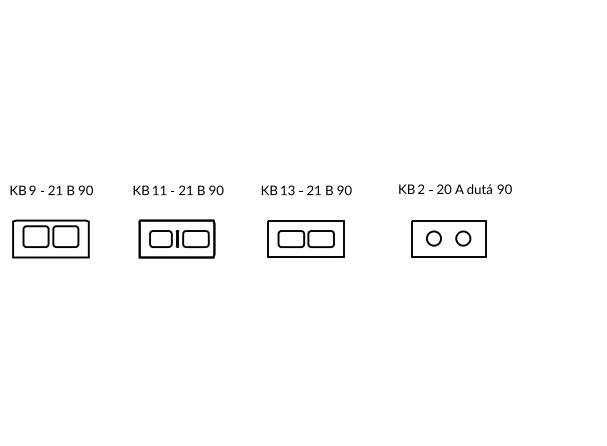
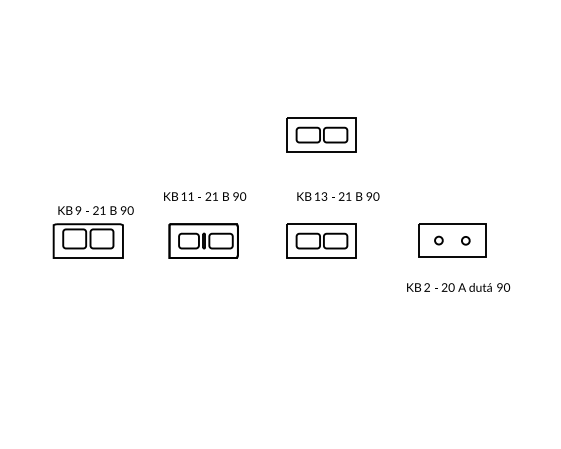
part: (305, 122) -> (321, 134), added
text: (455, 189) -> (458, 287), moved
text: (51, 190) -> (95, 210), moved
text: (306, 190) -> (338, 196), moved
circle: (433, 238) -> (438, 240), size x0.6
circle: (463, 238) -> (465, 240), size x0.6

